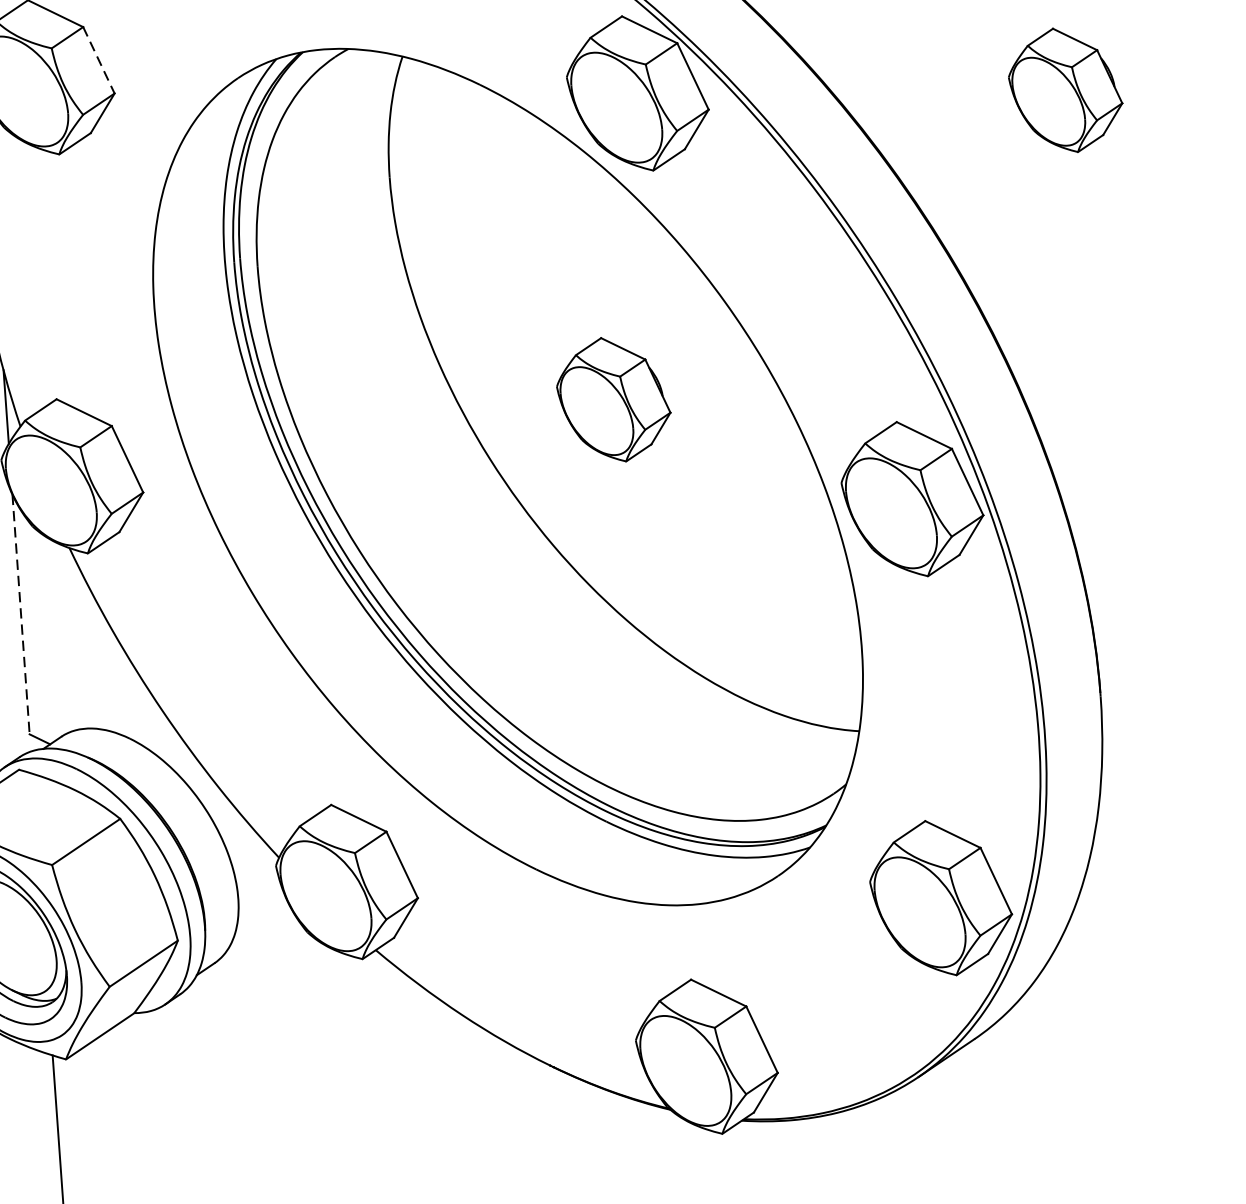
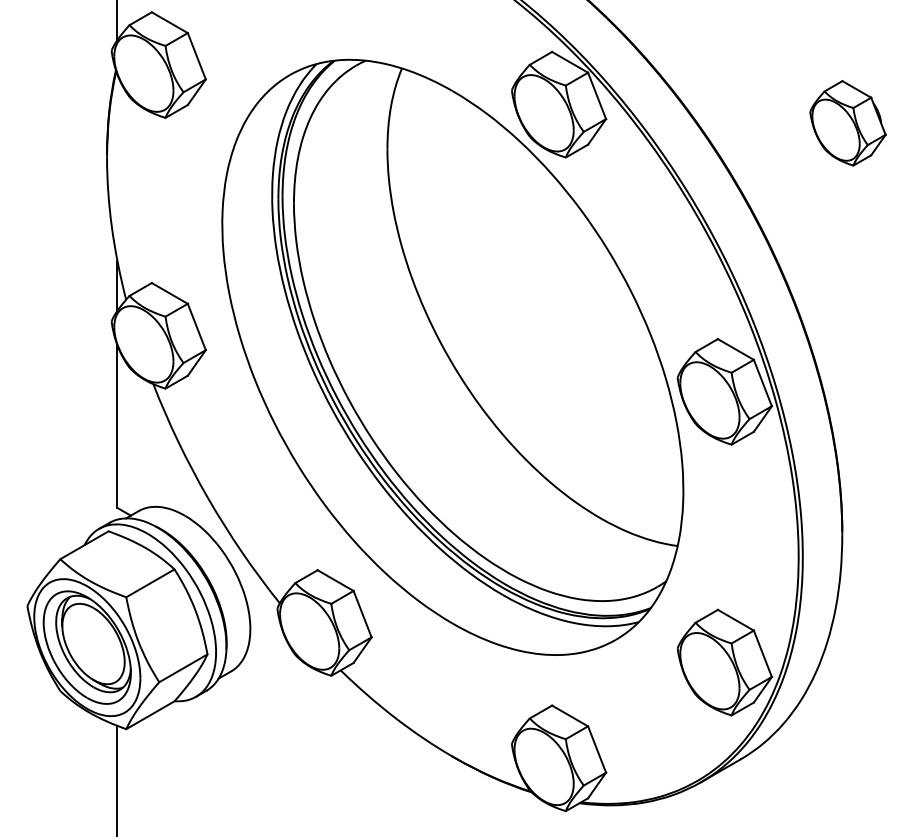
line: (98, 60) -> (196, 56), dashed -> solid
part: (613, 400) -> (527, 310), removed
line: (21, 615) -> (117, 427), dashed -> solid

